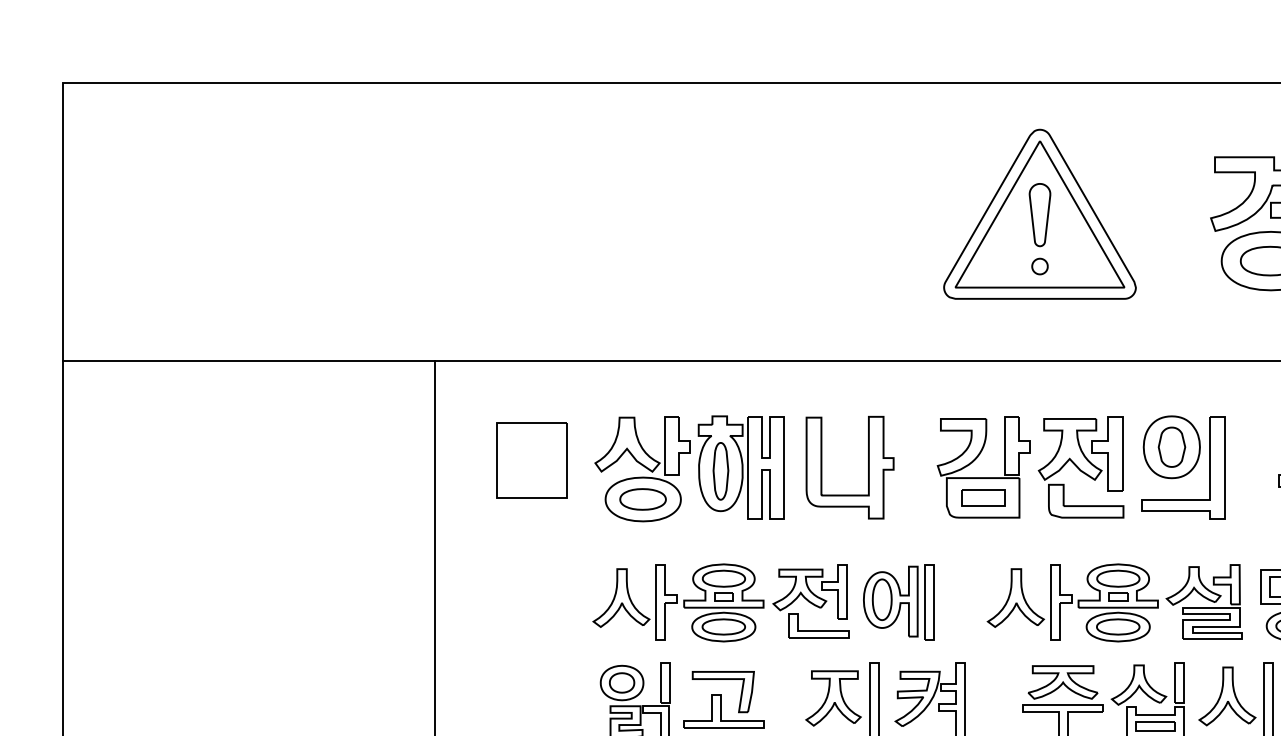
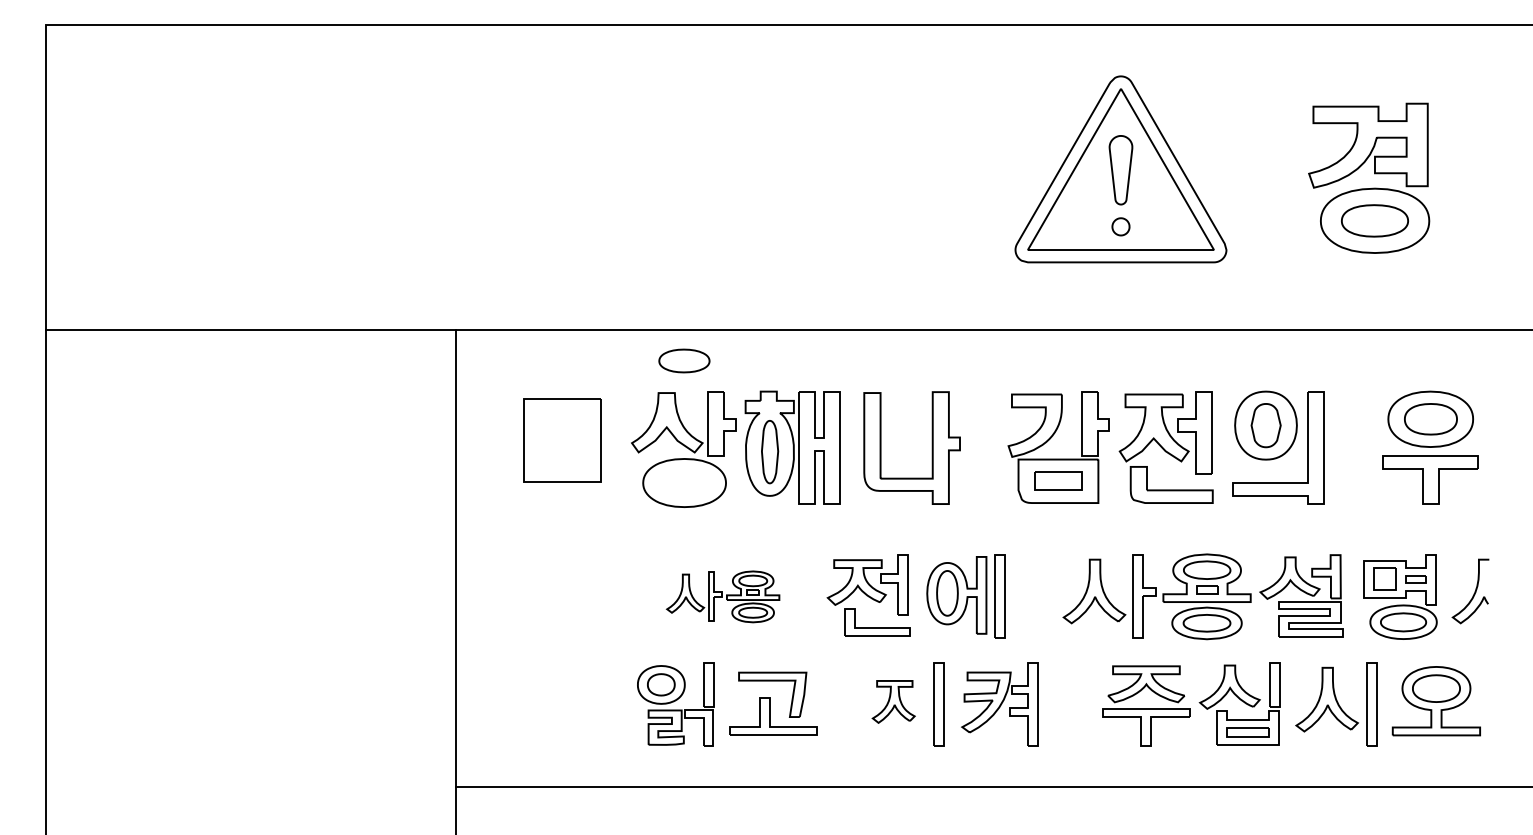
part: (643, 498) -> (684, 360), moved
part: (677, 602) -> (722, 596), size x0.6
part: (833, 698) -> (893, 701), size x0.7

